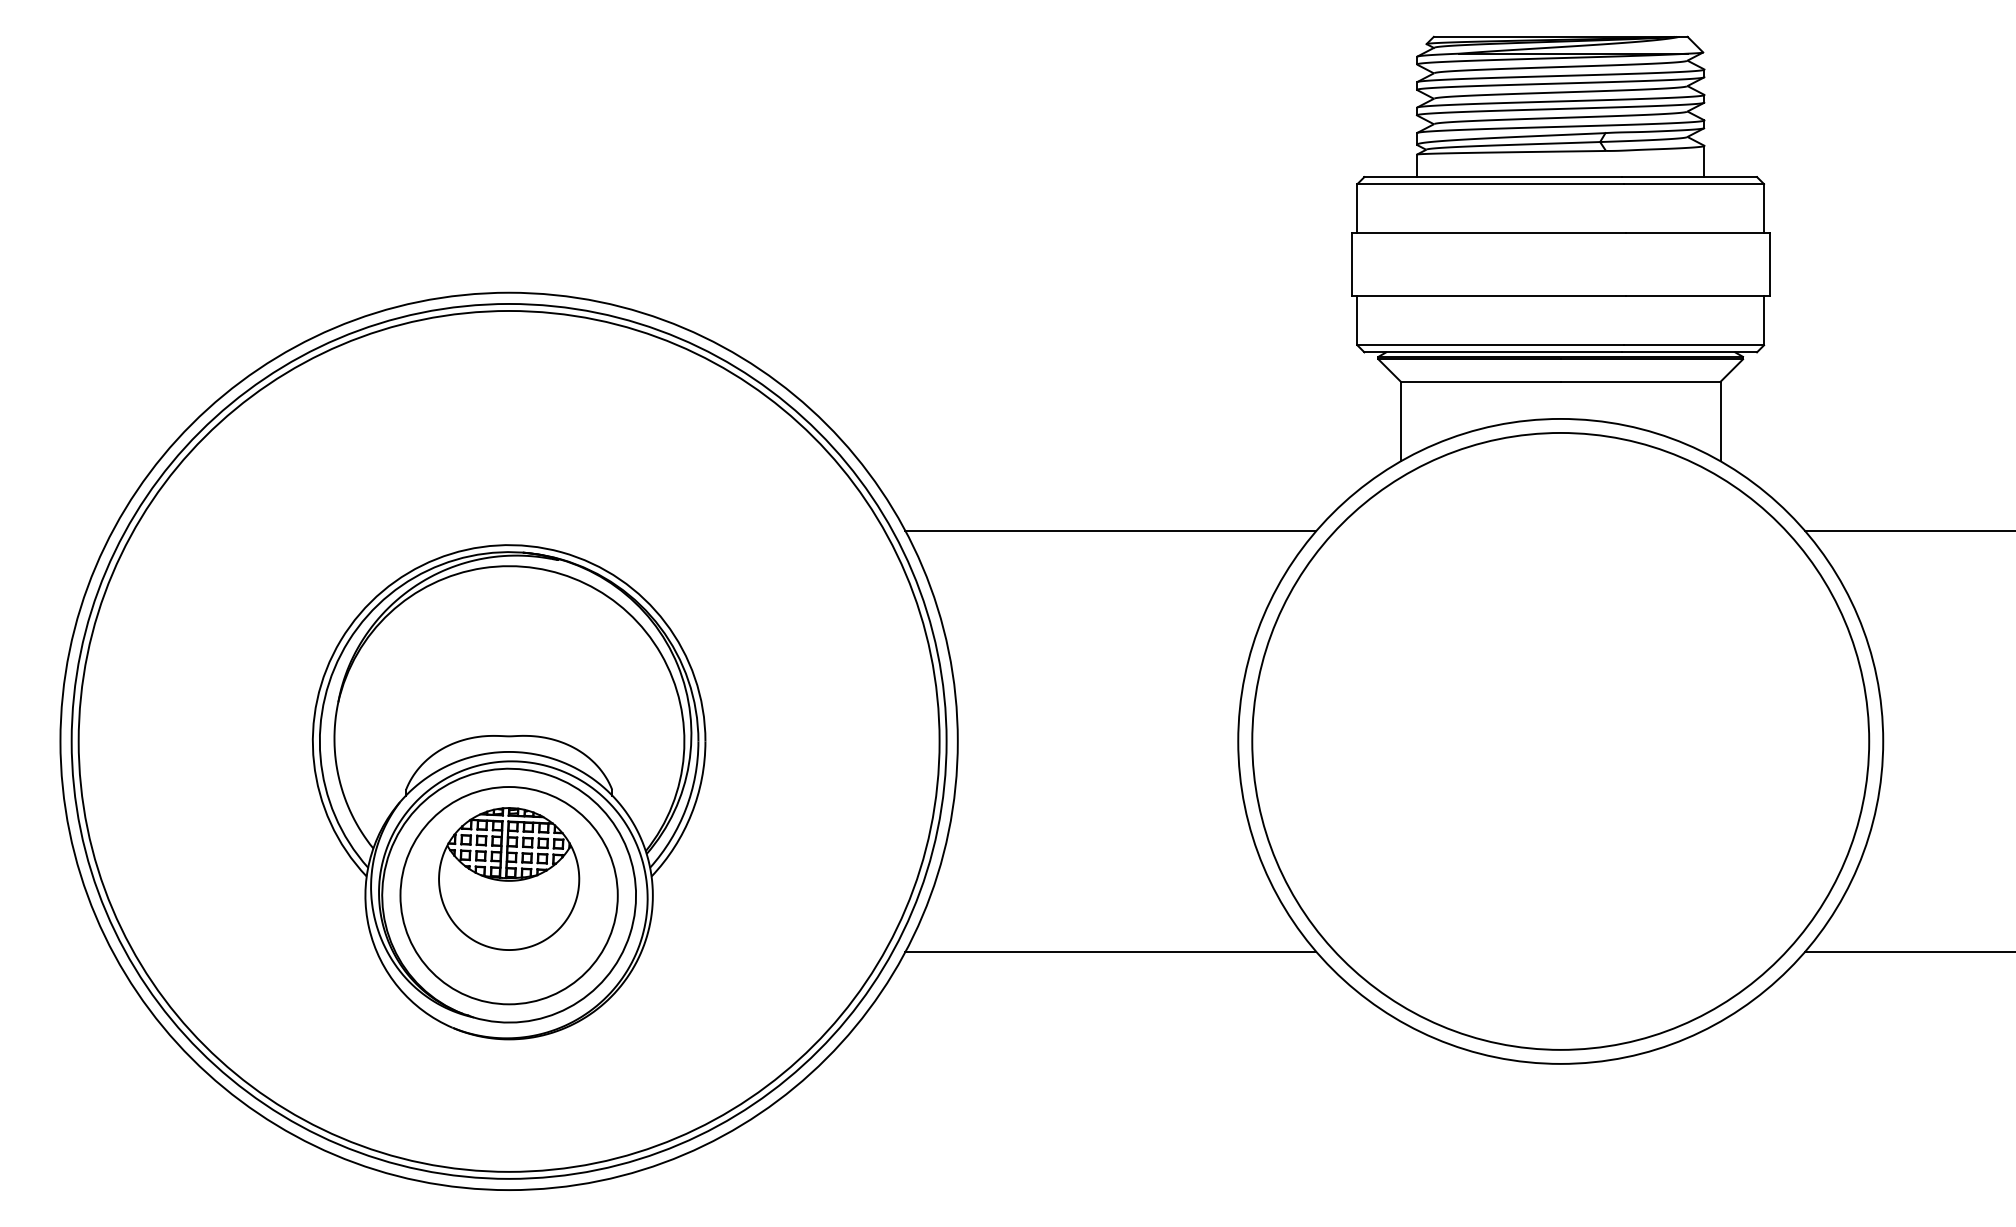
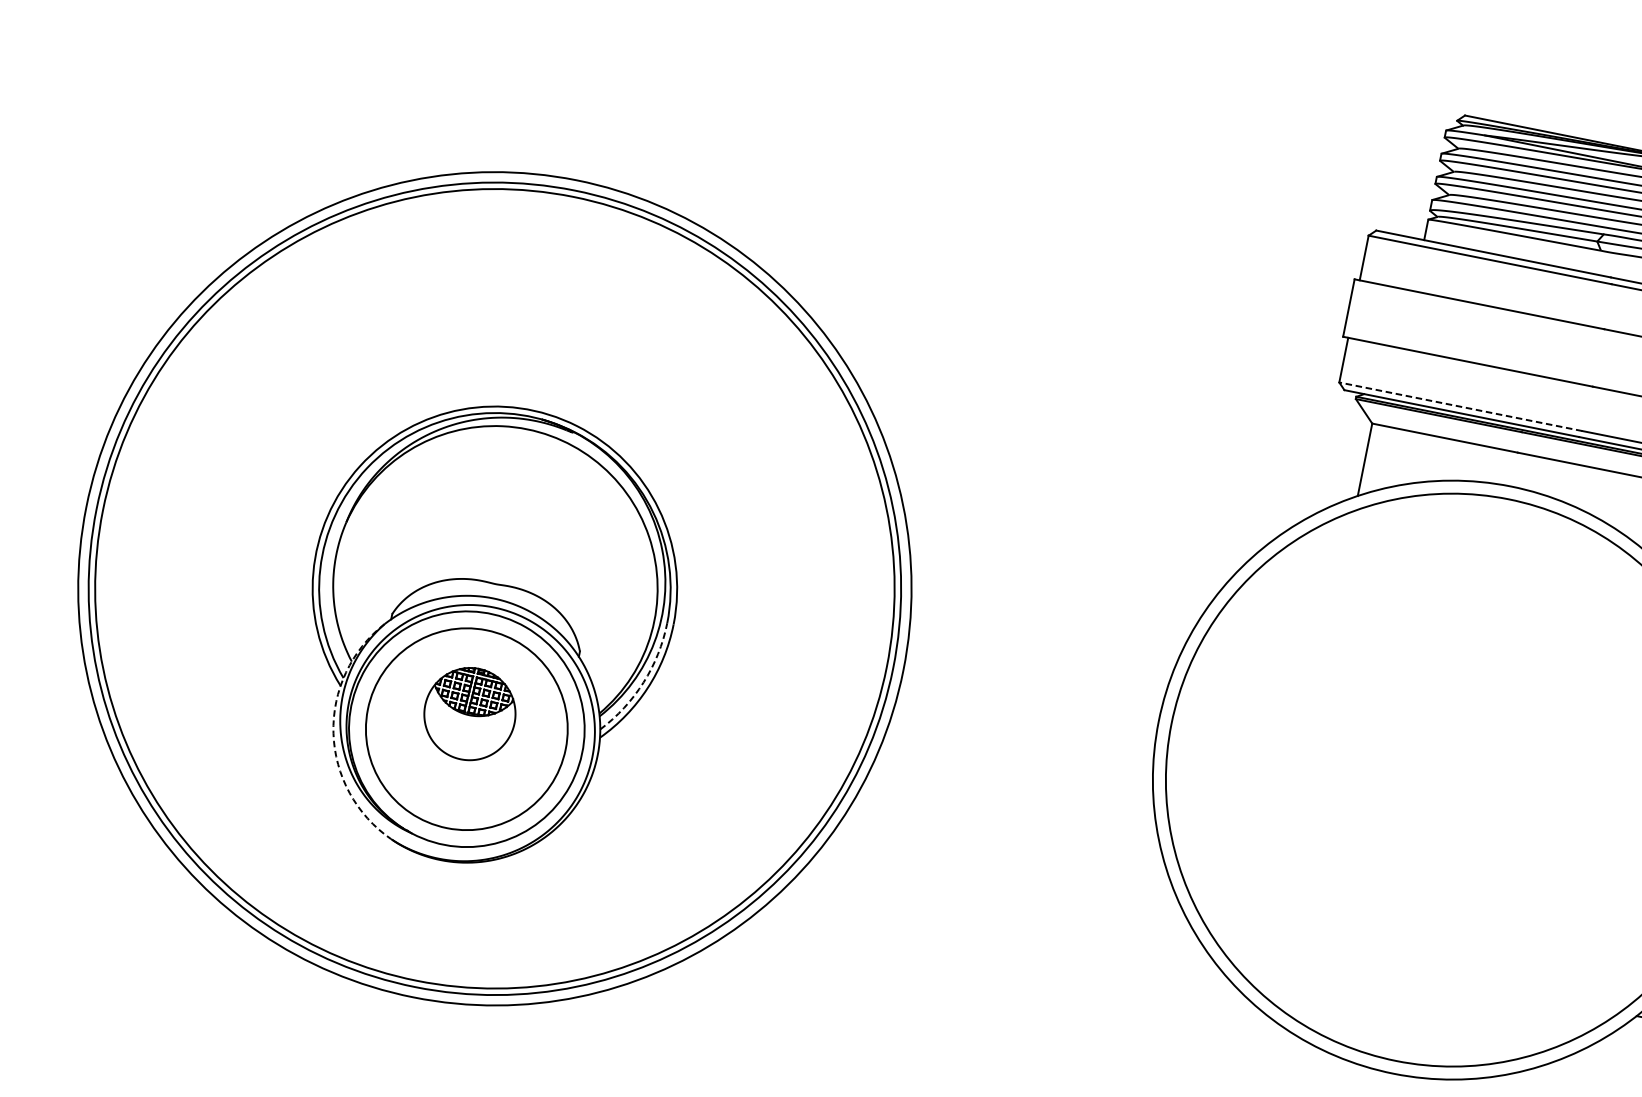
line: (1490, 345) -> (1460, 406), solid -> dashed
line: (1110, 531) -> (1080, 507), removed
arc: (685, 809) -> (643, 682), solid -> dashed
part: (509, 878) -> (470, 713), size x0.7
arc: (369, 927) -> (333, 732), solid -> dashed
line: (1110, 951) -> (1004, 889), removed

